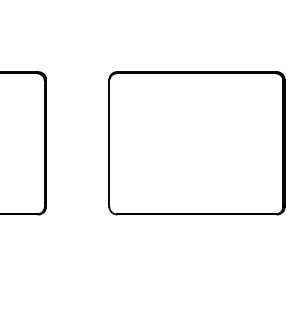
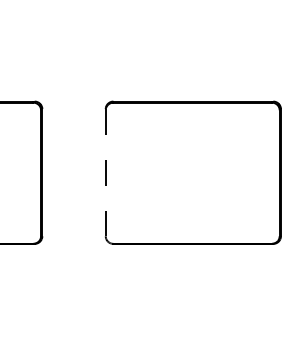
line: (109, 143) -> (105, 172), solid -> dashed

